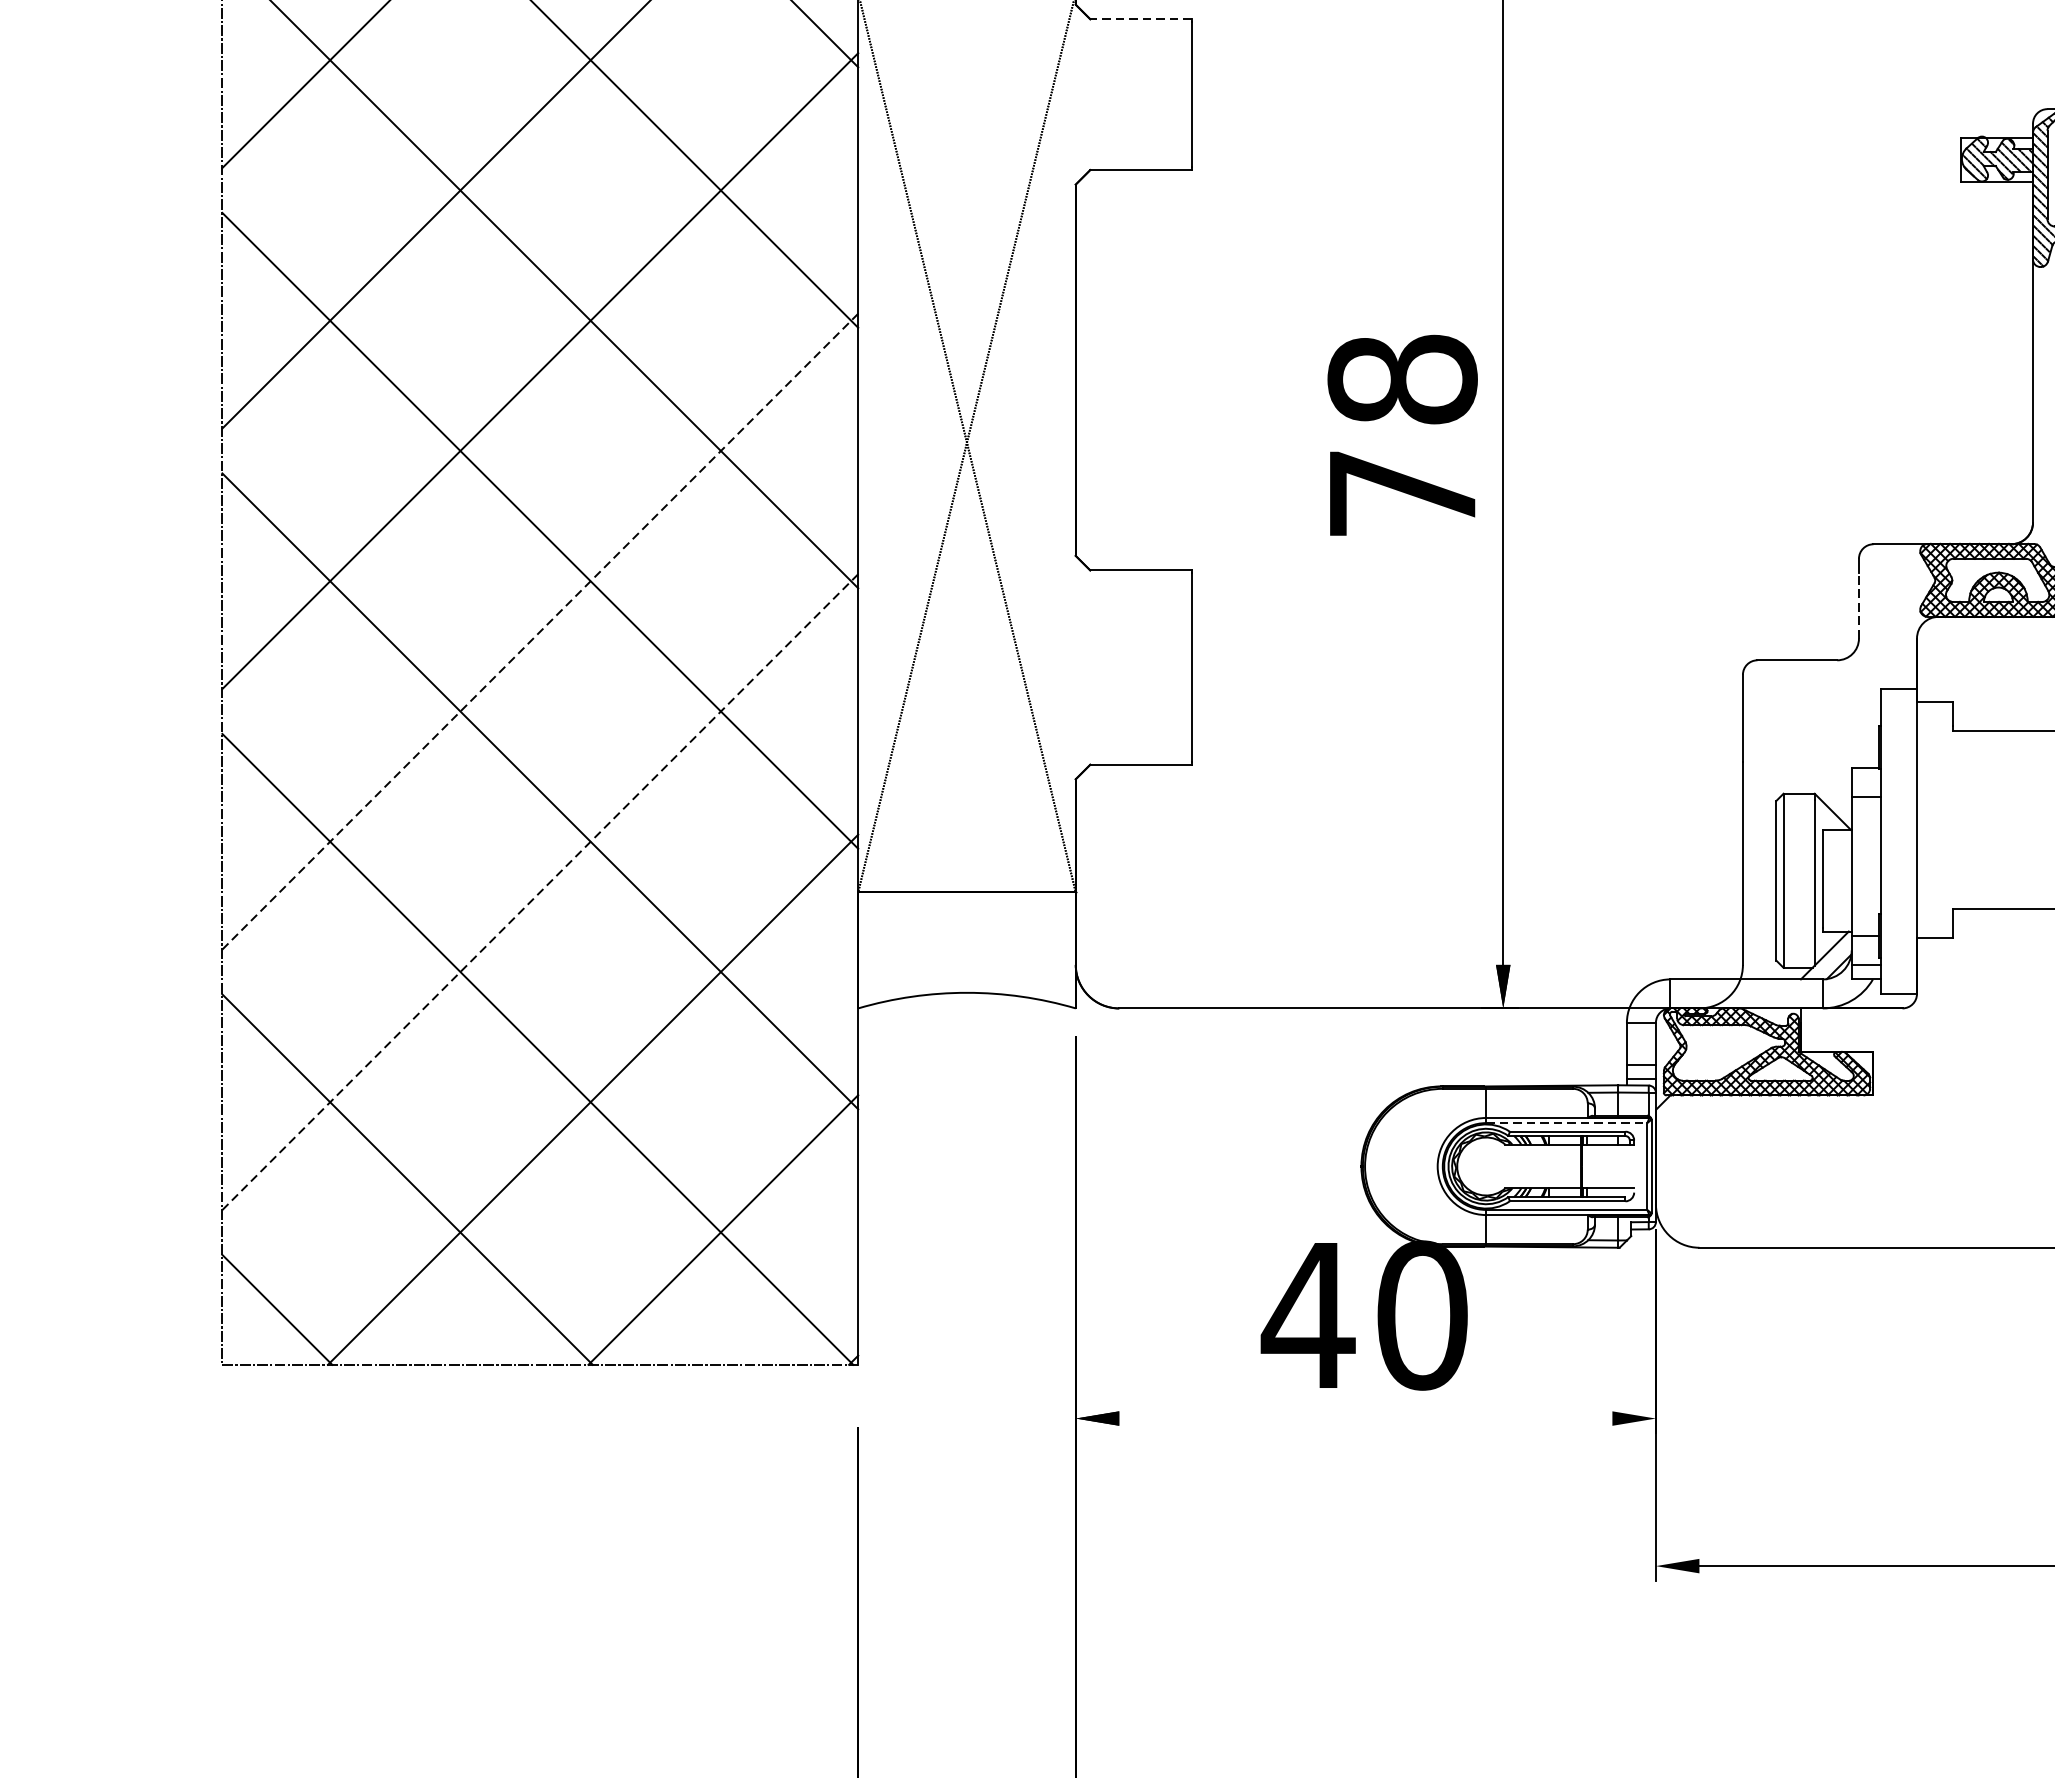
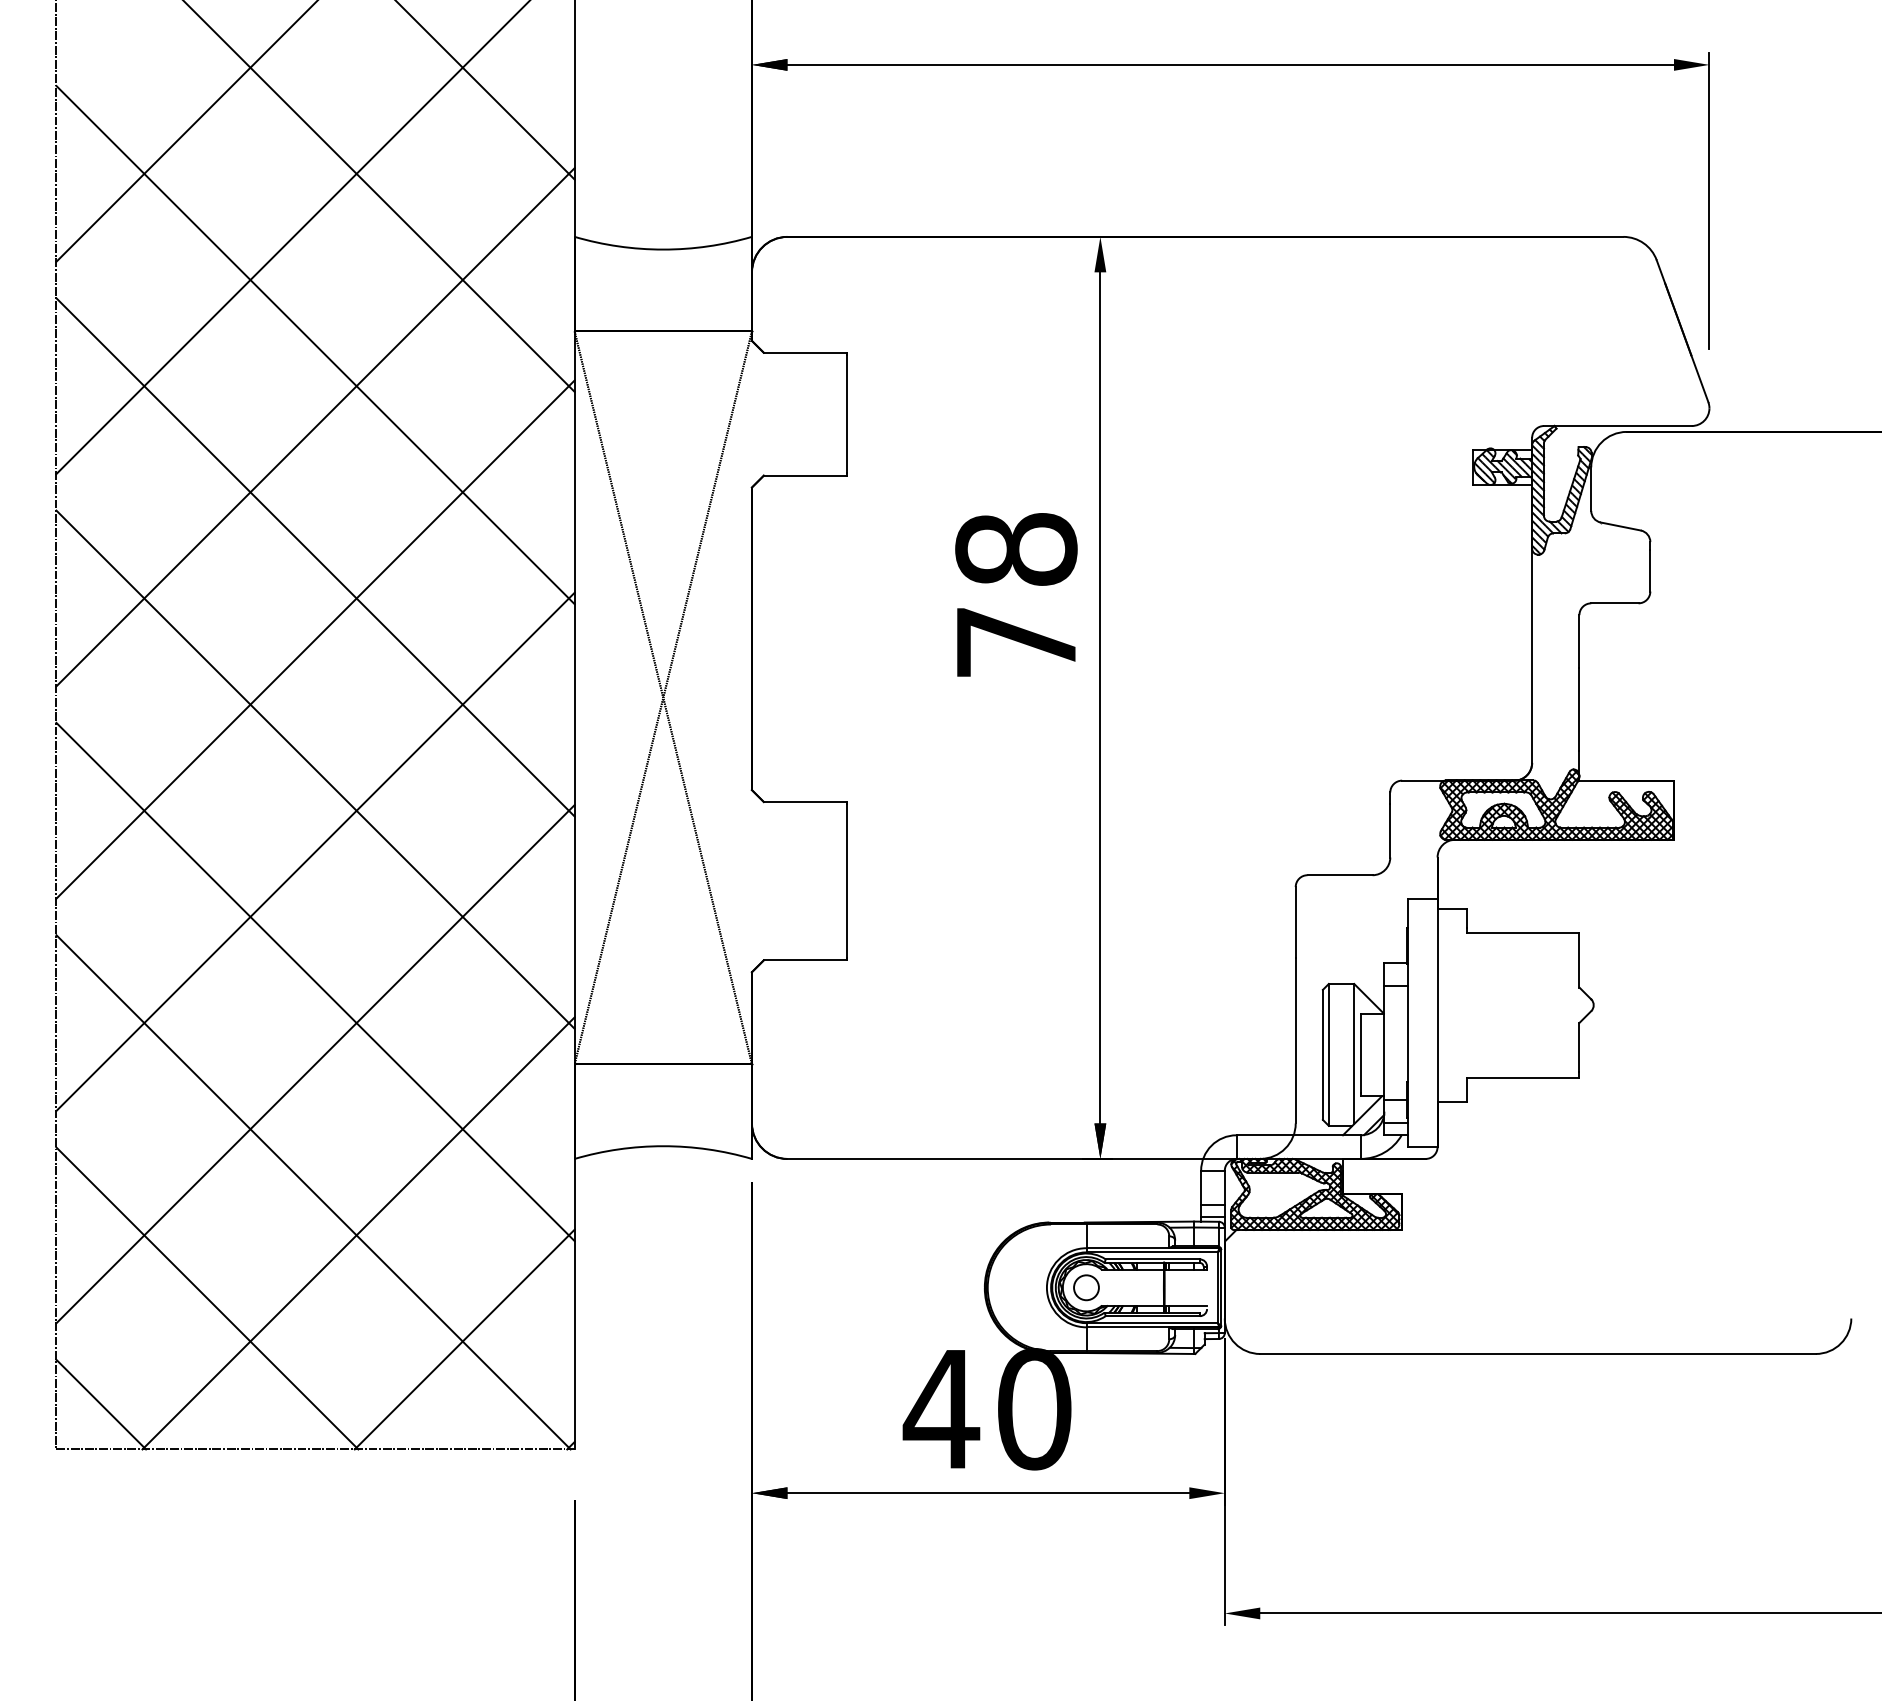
line: (1140, 18) -> (804, 352), dashed -> solid
text: (1402, 434) -> (1016, 594), moved
line: (1859, 605) -> (1390, 830), dashed -> solid
line: (540, 631) -> (315, 851), dashed -> solid
line: (540, 891) -> (315, 1063), dashed -> solid
line: (1567, 1123) -> (1152, 1252), dashed -> solid
circle: (1486, 1166) -> (1086, 1287), added
line: (1365, 1418) -> (988, 1493), added

